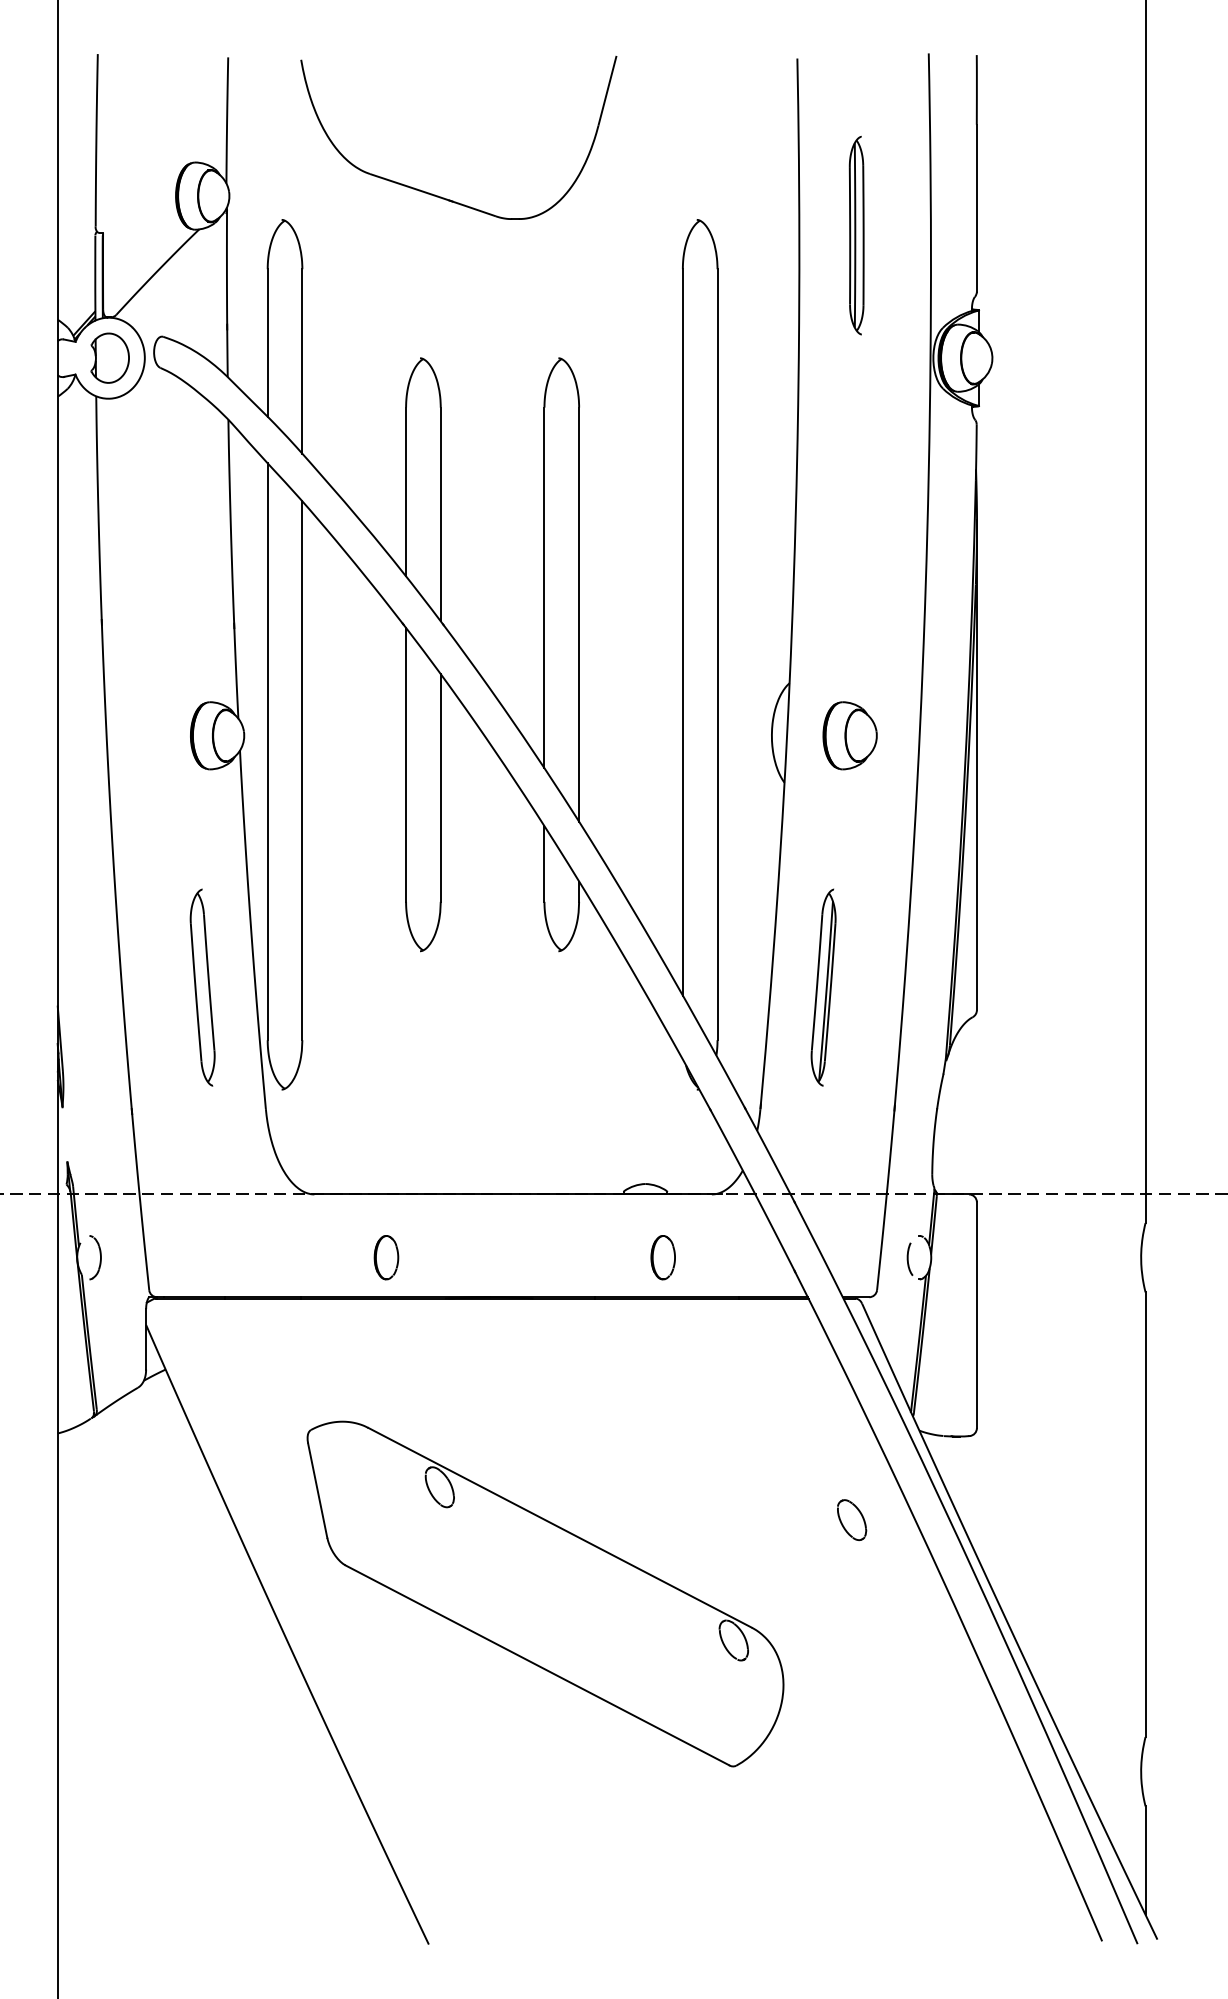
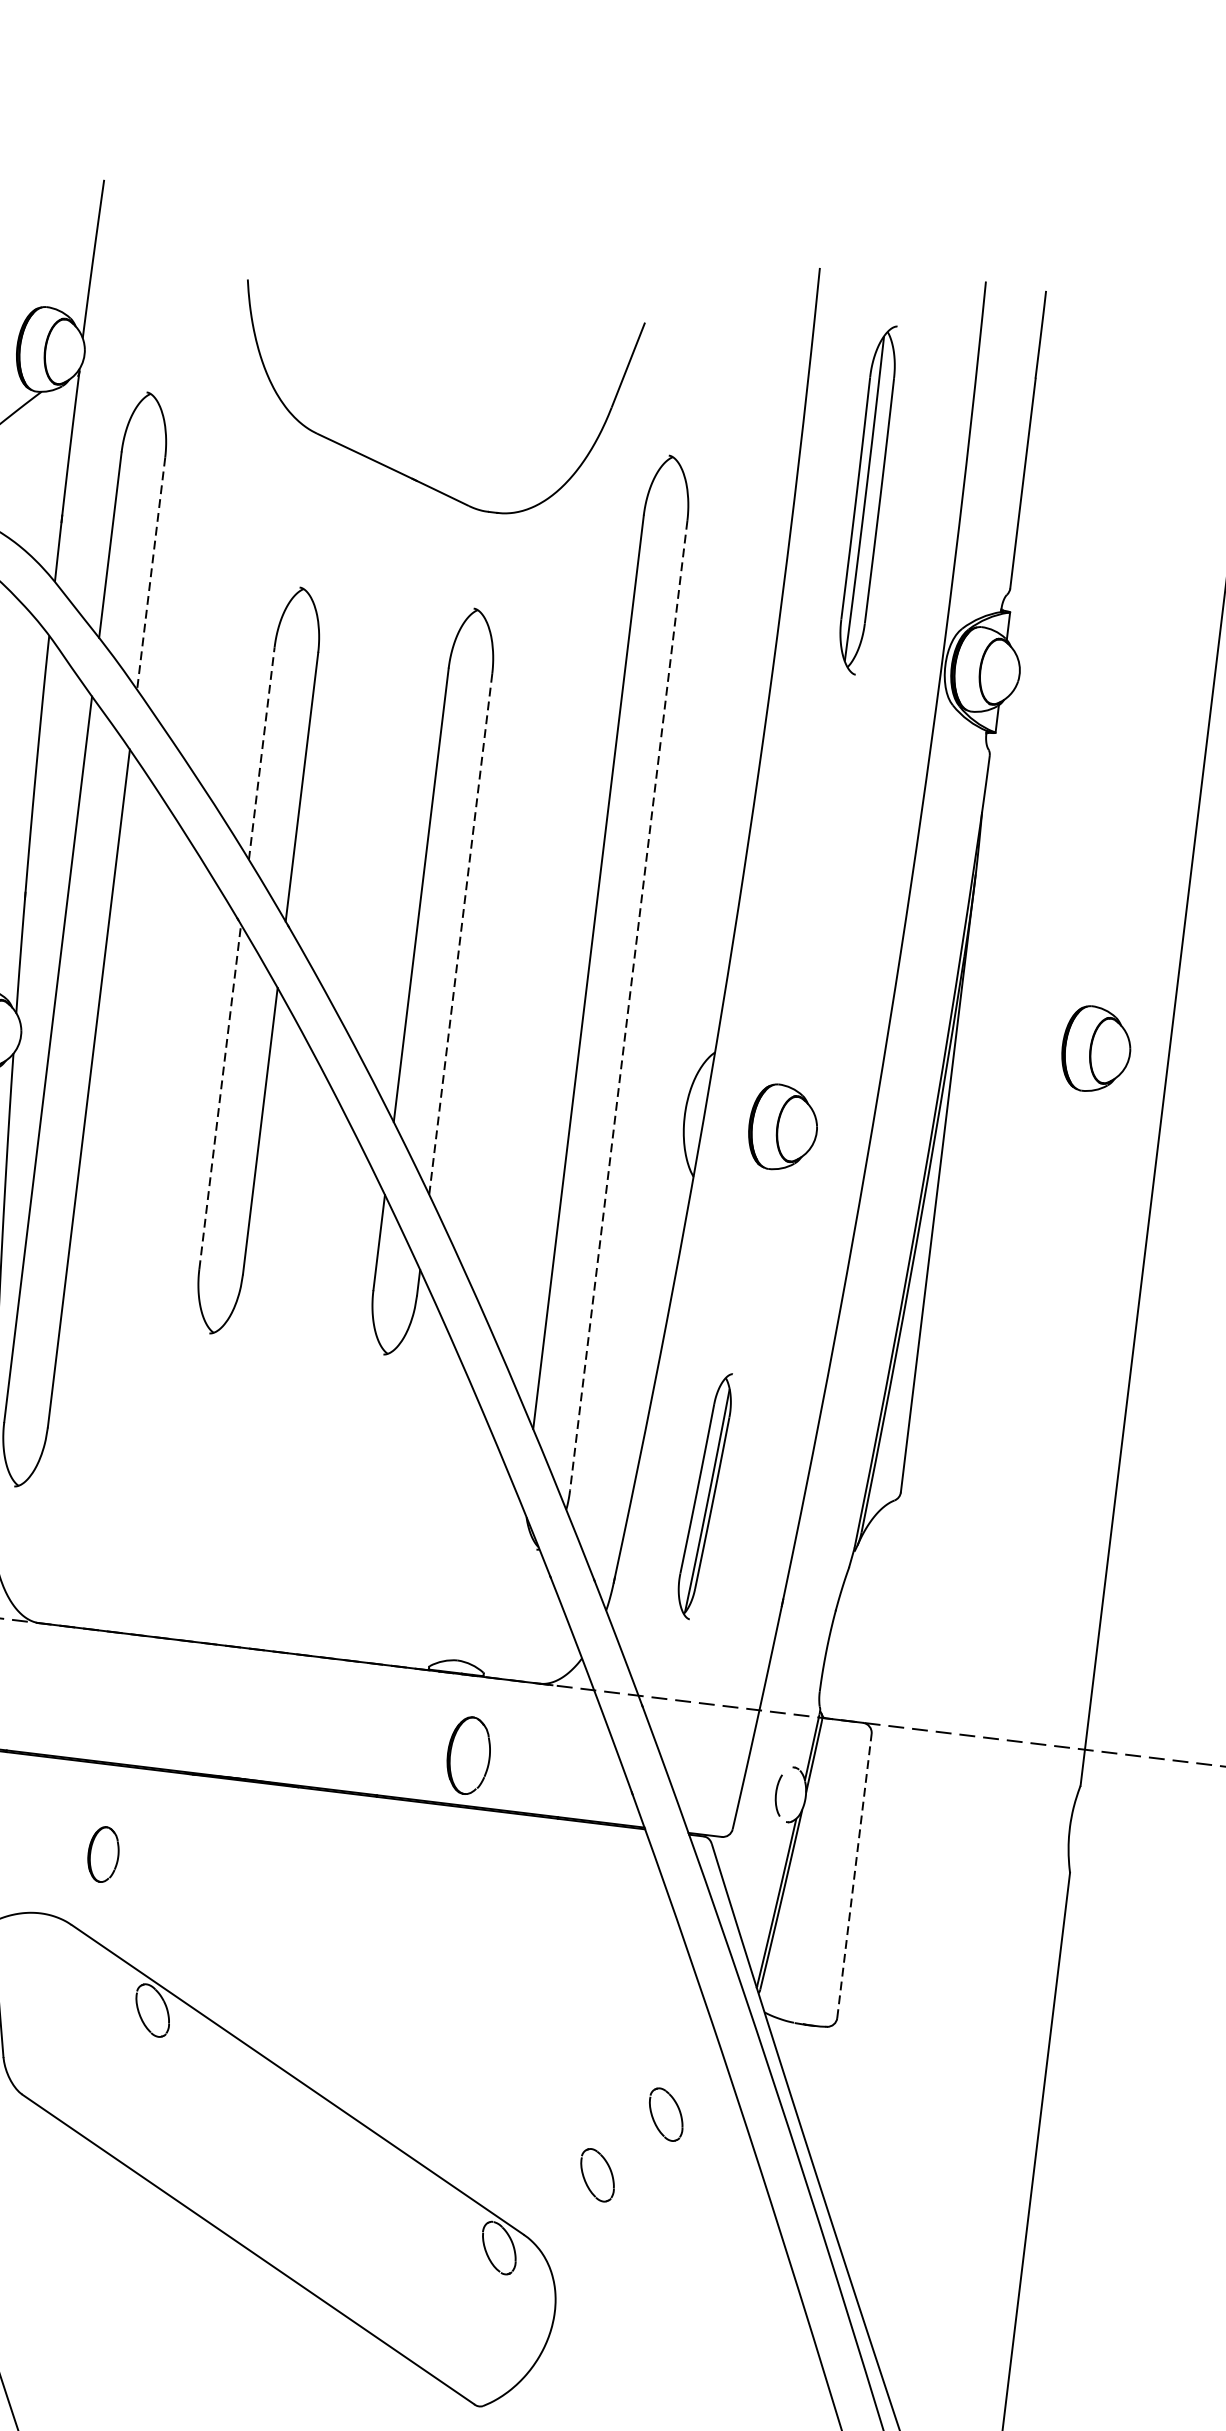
part: (438, 195) -> (399, 471), moved
part: (856, 235) -> (867, 499), size x1.4
line: (302, 361) -> (151, 573), solid -> dashed
line: (406, 491) -> (262, 753), solid -> dashed
line: (579, 615) -> (461, 935), solid -> dashed
part: (1087, 644) -> (1095, 1049), added
line: (717, 655) -> (628, 1006), solid -> dashed
line: (406, 764) -> (220, 1096), solid -> dashed
part: (823, 987) -> (704, 1495), moved
part: (386, 1257) -> (103, 1854), moved
part: (662, 1257) -> (467, 1755), size x1.4
line: (976, 1315) -> (853, 1876), solid -> dashed
part: (804, 1574) -> (598, 2175), added

